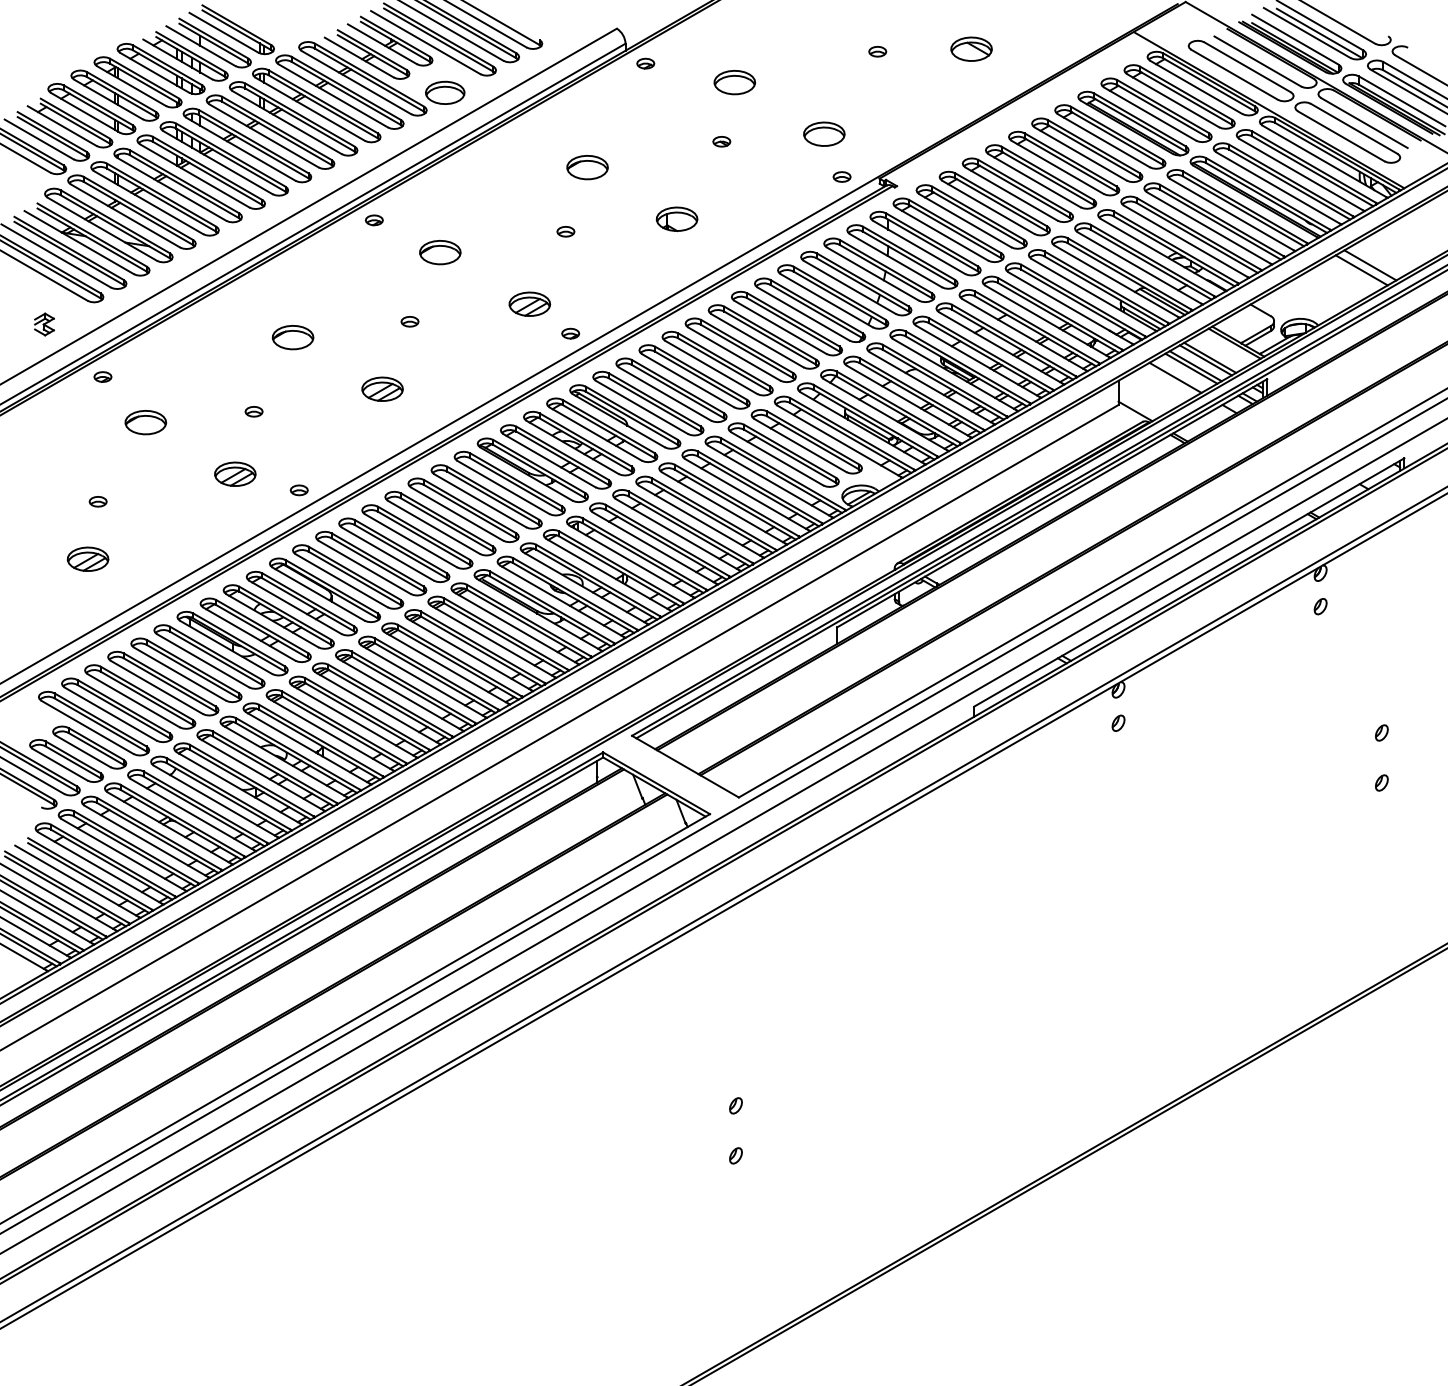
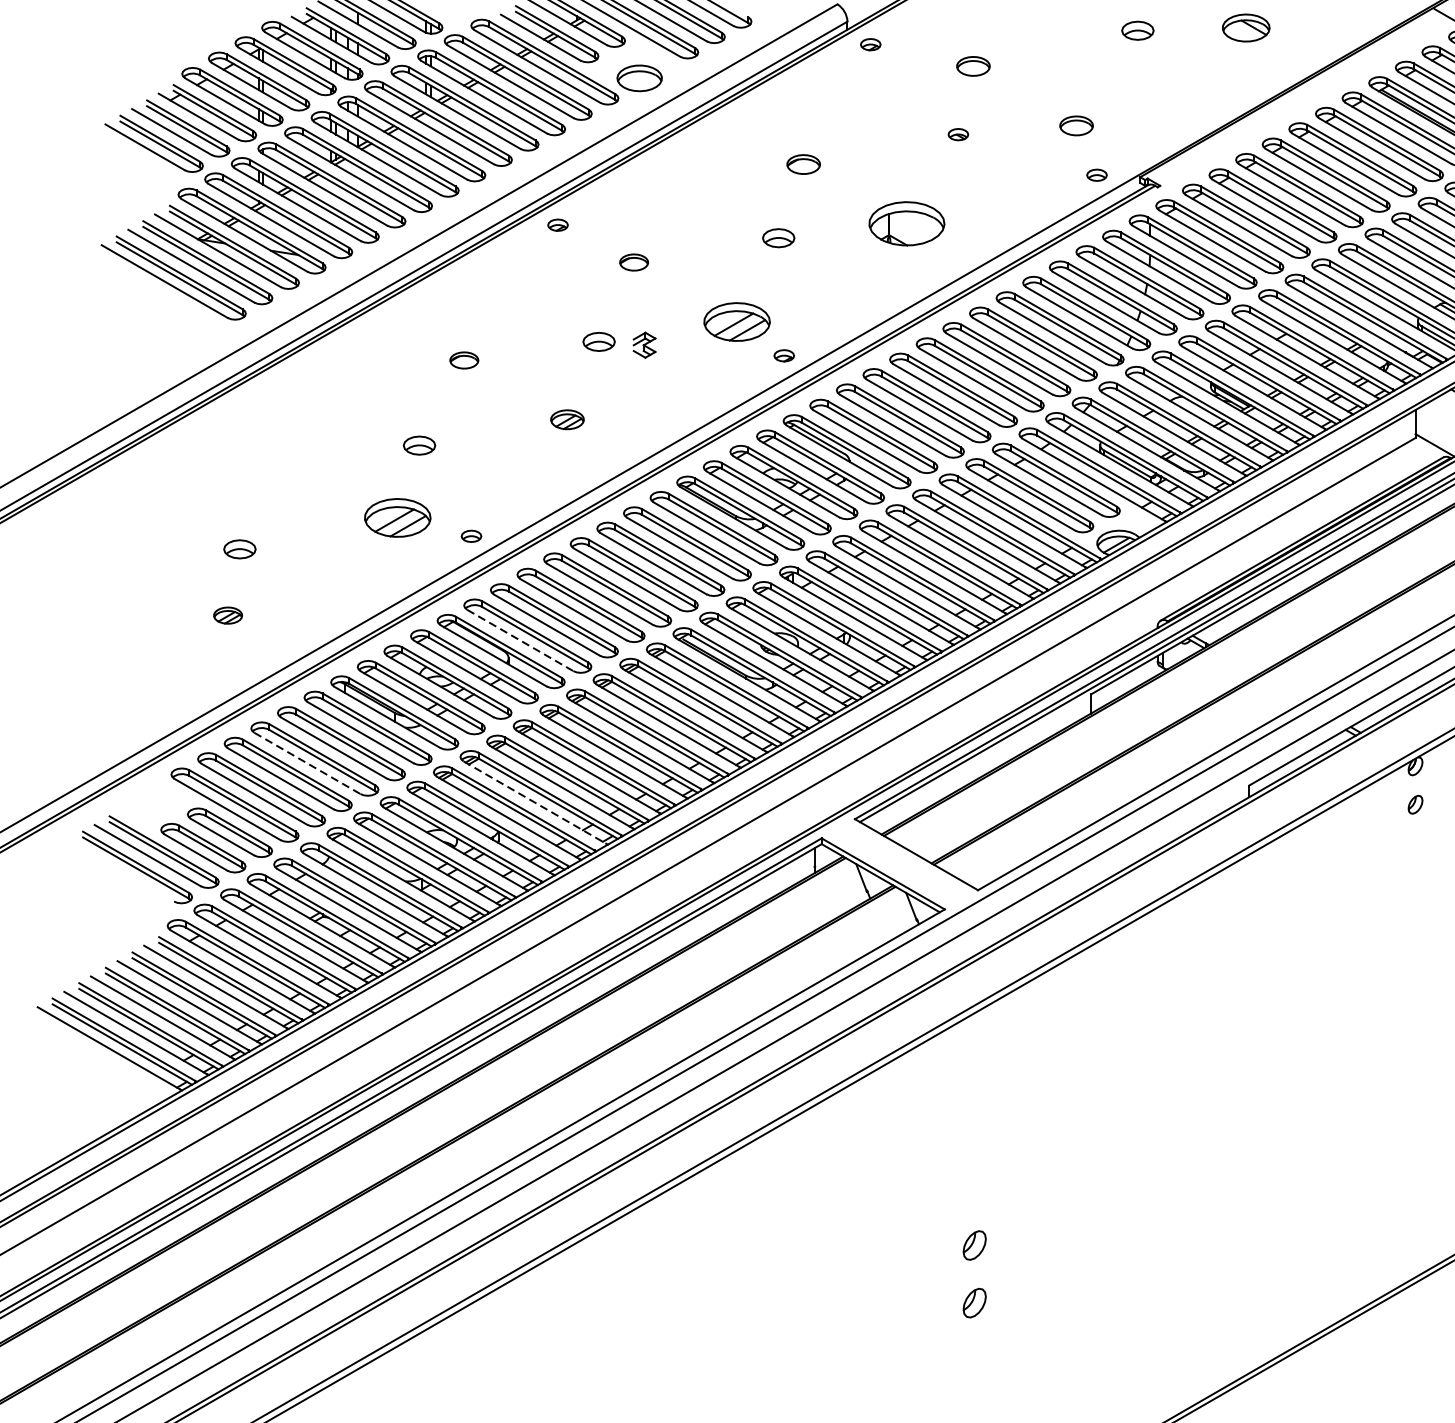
part: (877, 51) -> (1137, 30), size x1.6
part: (734, 82) -> (973, 66), size x0.7
part: (824, 133) -> (1076, 125), size x0.7
part: (587, 167) -> (803, 164), size x0.7
part: (676, 219) -> (906, 224), size x1.6
part: (565, 231) -> (778, 238), size x1.6
part: (440, 252) -> (634, 262), size x0.6
part: (529, 303) -> (736, 321), size x1.4
part: (409, 321) -> (598, 341), size x1.6
part: (44, 324) -> (644, 345), moved
part: (292, 337) -> (463, 360), size x0.6
part: (102, 376) -> (244, 405), removed
part: (382, 388) -> (567, 418), size x0.7
part: (253, 411) -> (418, 445), size x1.6
part: (145, 422) -> (294, 458), removed
part: (235, 473) -> (398, 516), size x1.4
part: (97, 501) -> (239, 549), size x1.6
part: (87, 558) -> (227, 614), size x0.6
line: (342, 580) -> (521, 640), solid -> dashed
line: (157, 687) -> (308, 763), solid -> dashed
line: (354, 721) -> (535, 802), solid -> dashed
part: (735, 1105) -> (974, 1245), size x1.6
part: (735, 1155) -> (974, 1302), size x1.6

